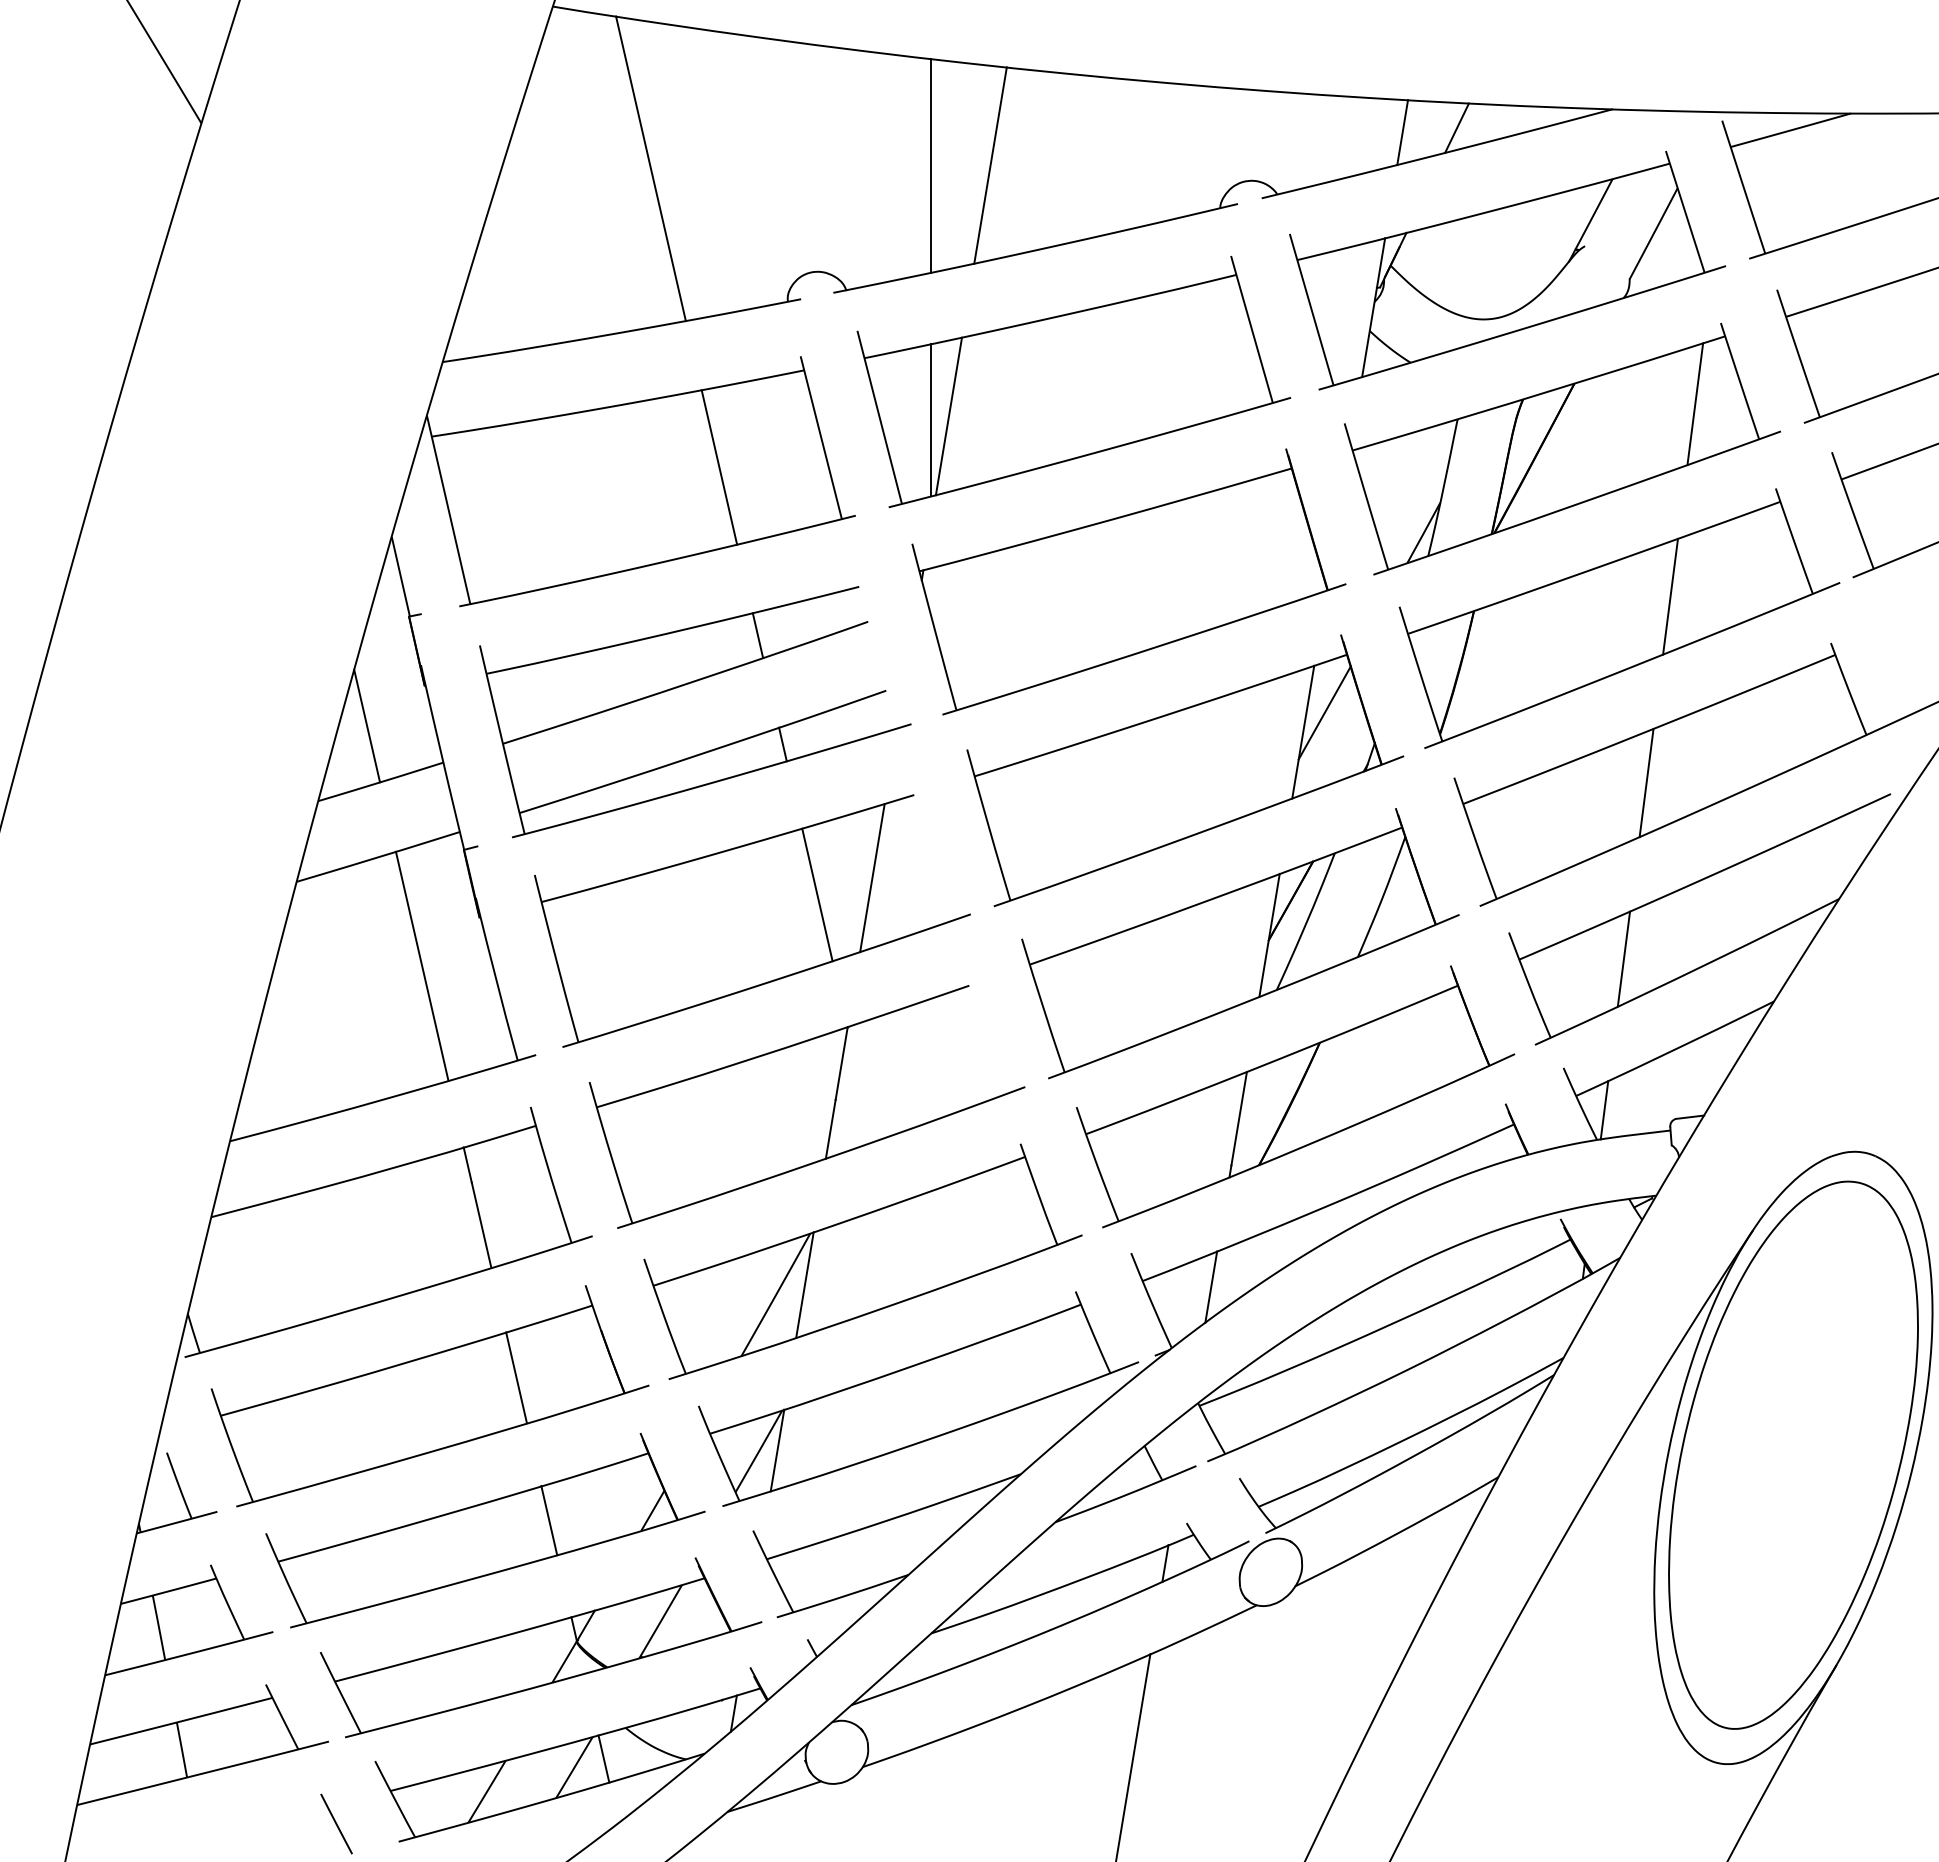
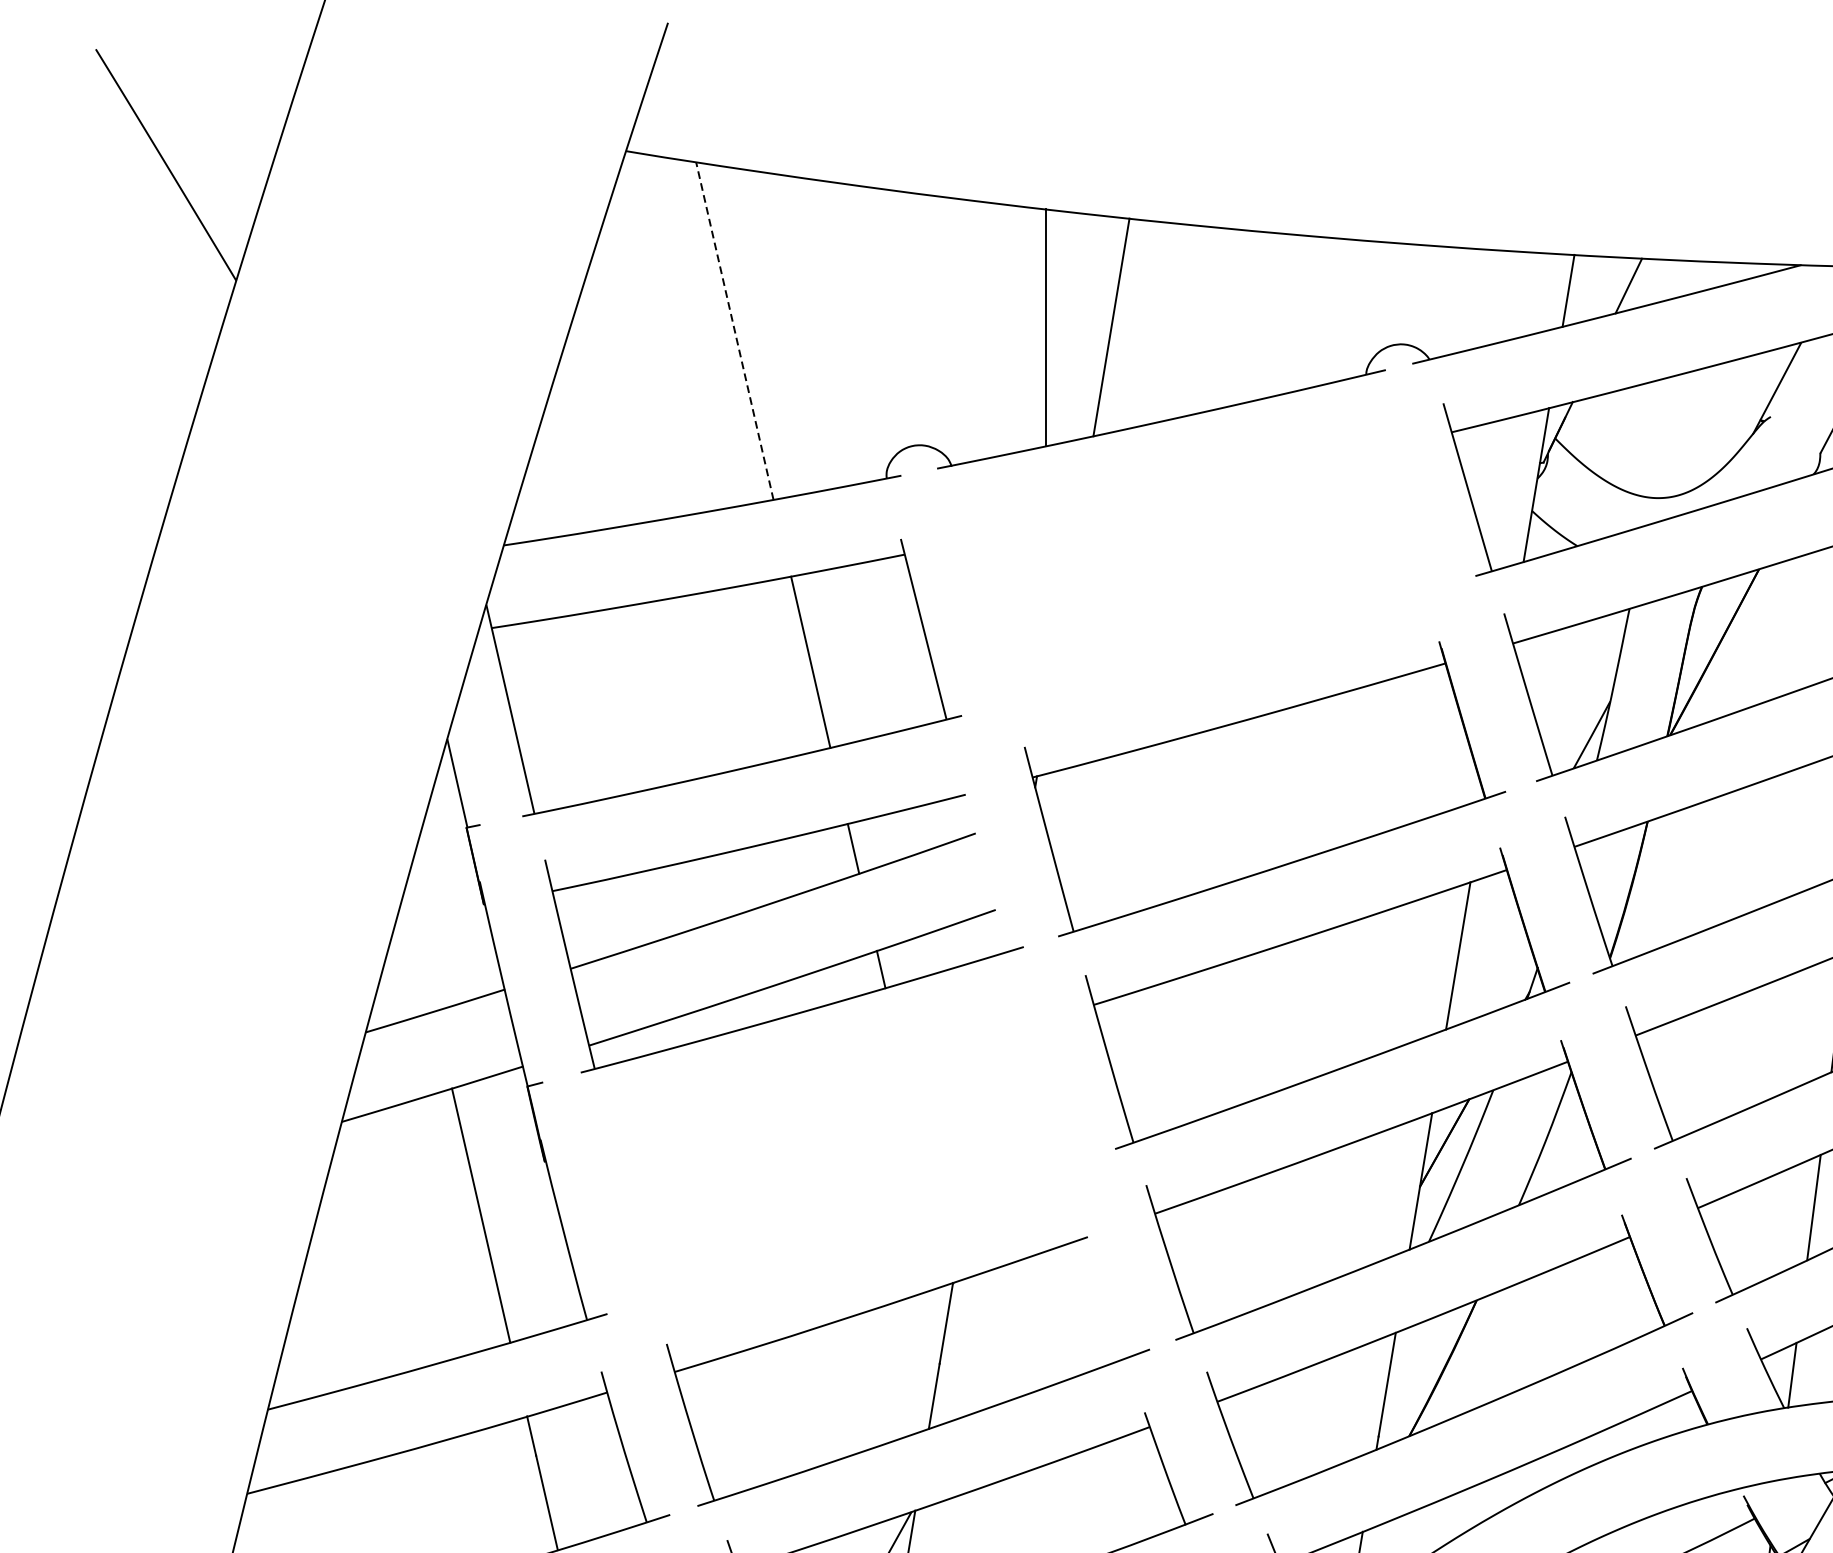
line: (650, 168) -> (734, 330), solid -> dashed
part: (1073, 381) -> (1203, 566), removed
line: (1324, 712) -> (1481, 934), removed
line: (367, 725) -> (420, 948), removed
part: (752, 920) -> (847, 1164), removed

